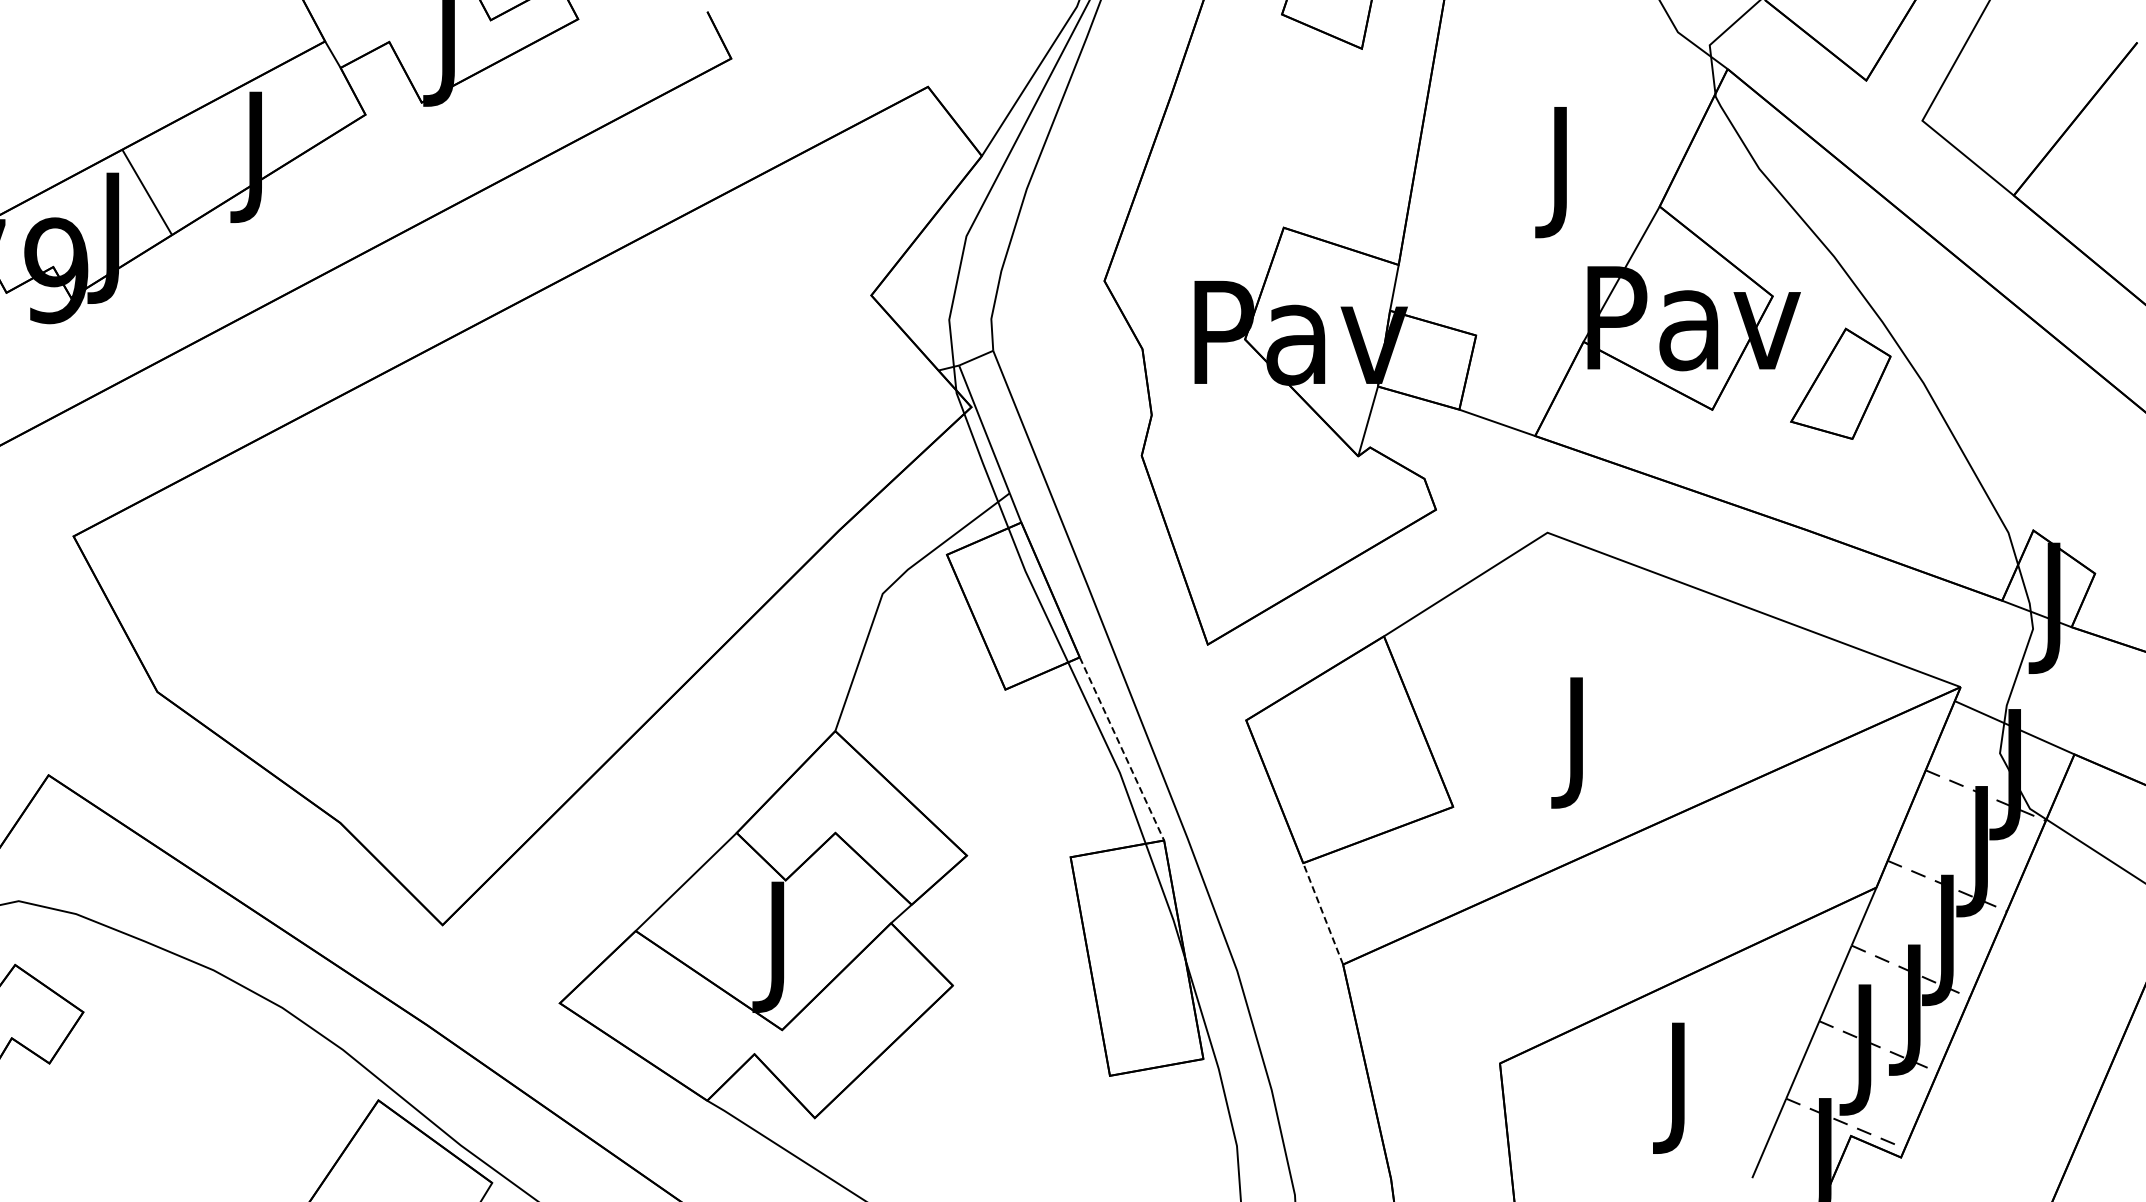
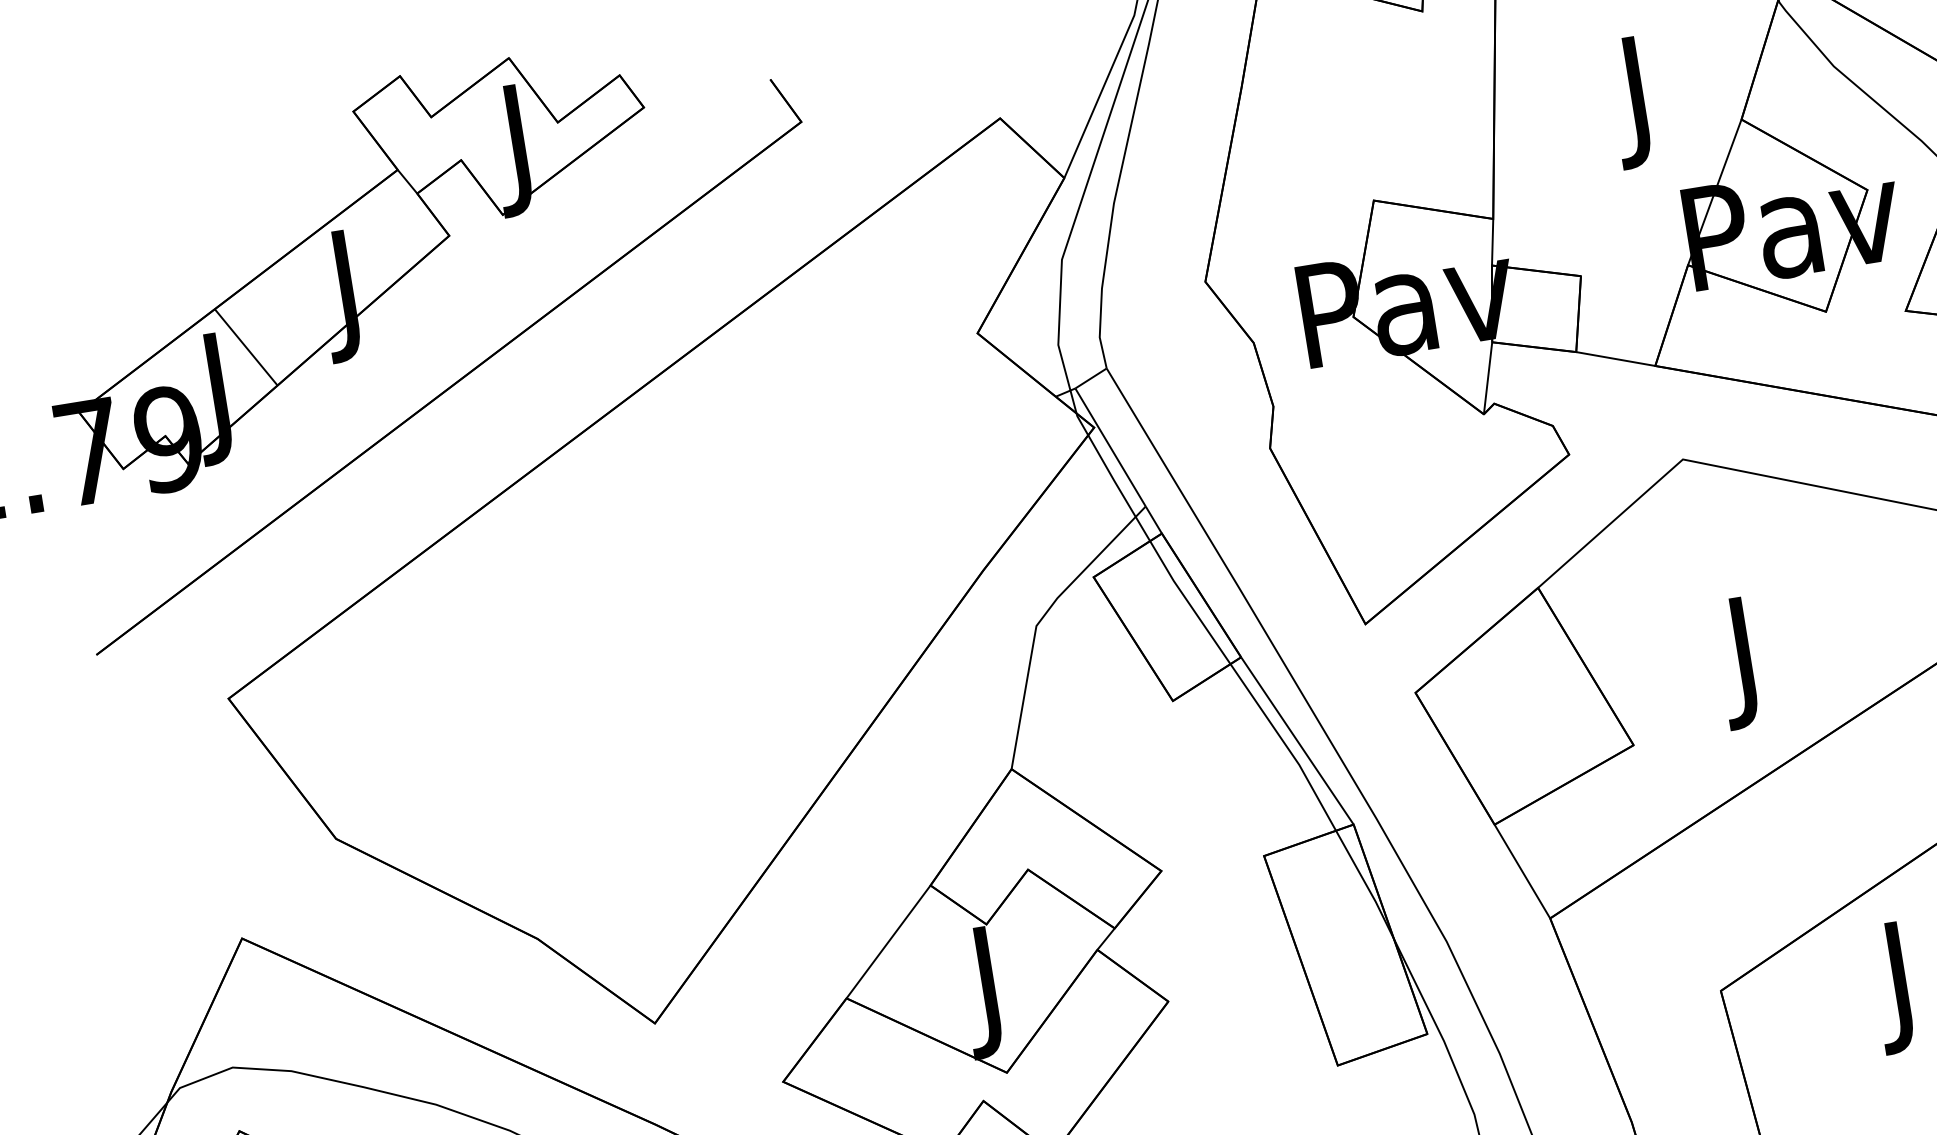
line: (1121, 748) -> (1296, 740), dashed -> solid
line: (1322, 913) -> (1521, 871), dashed -> solid

